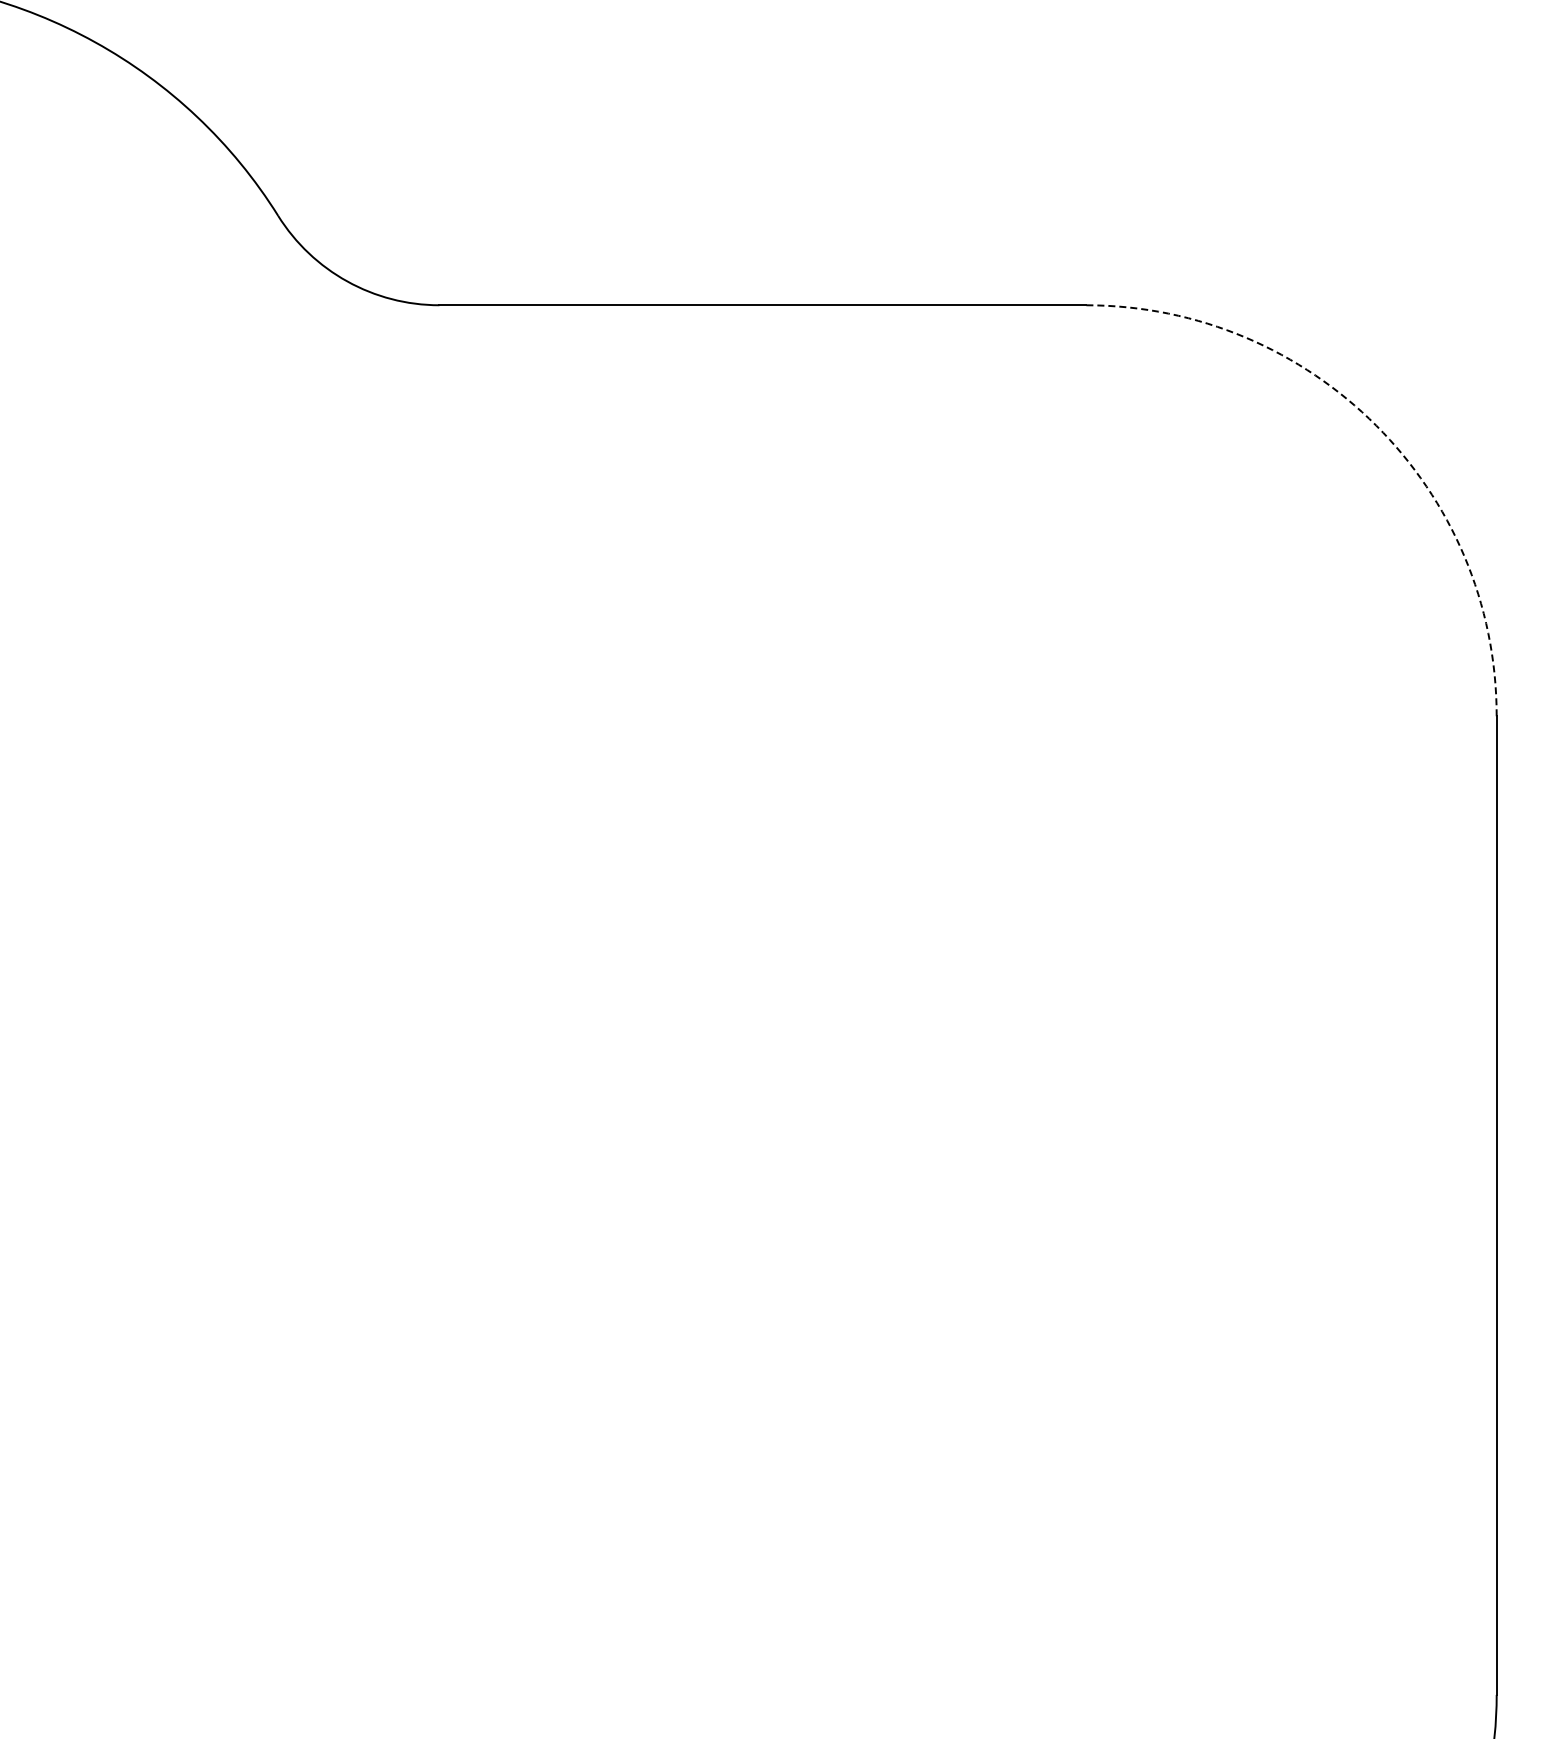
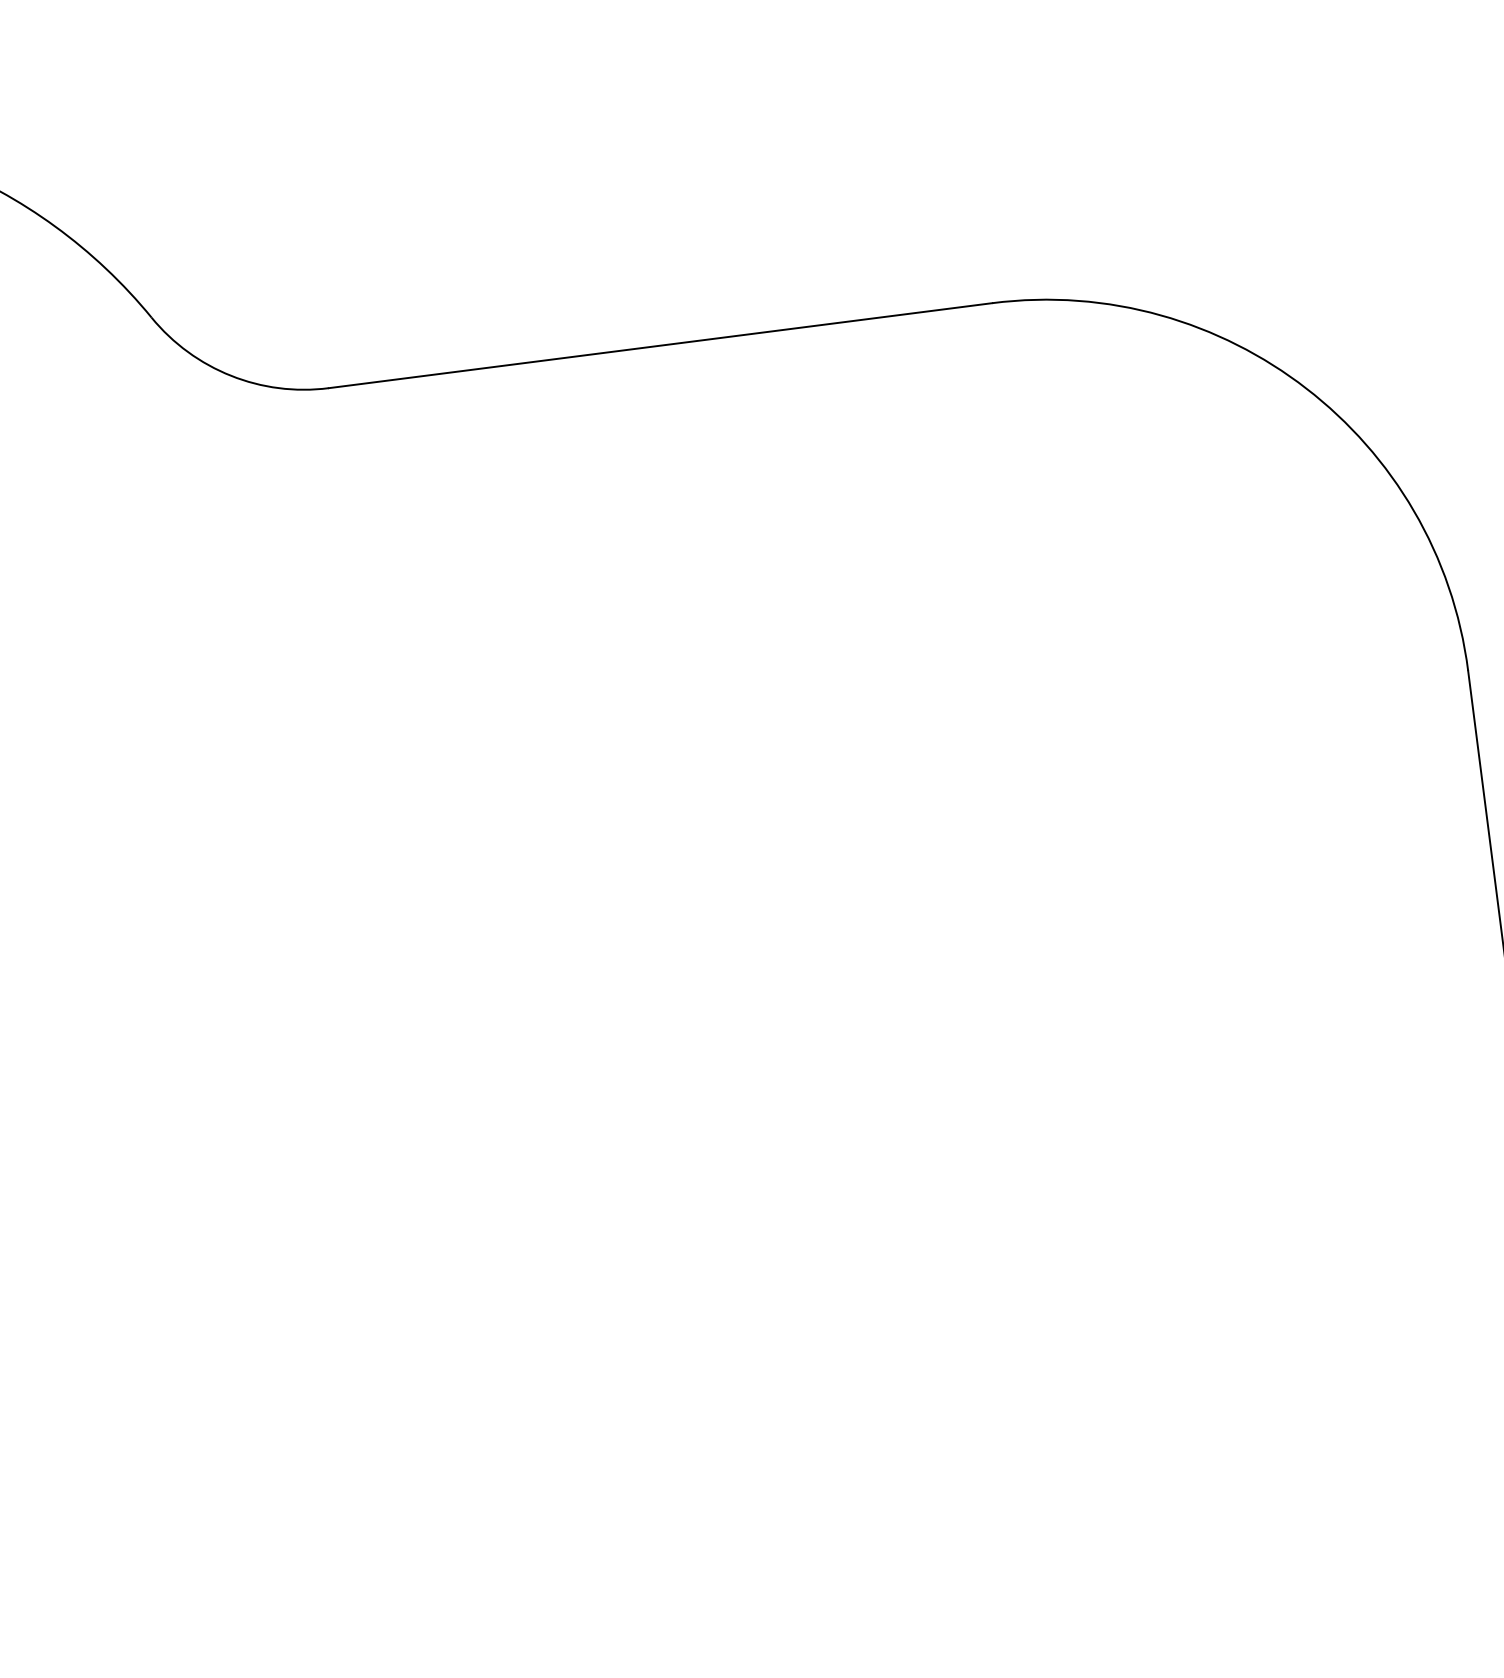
arc: (1376, 425) -> (1306, 388), dashed -> solid

